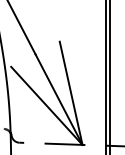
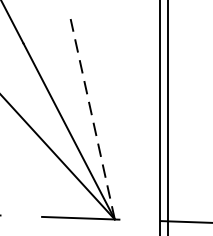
line: (71, 93) -> (93, 119), solid -> dashed

